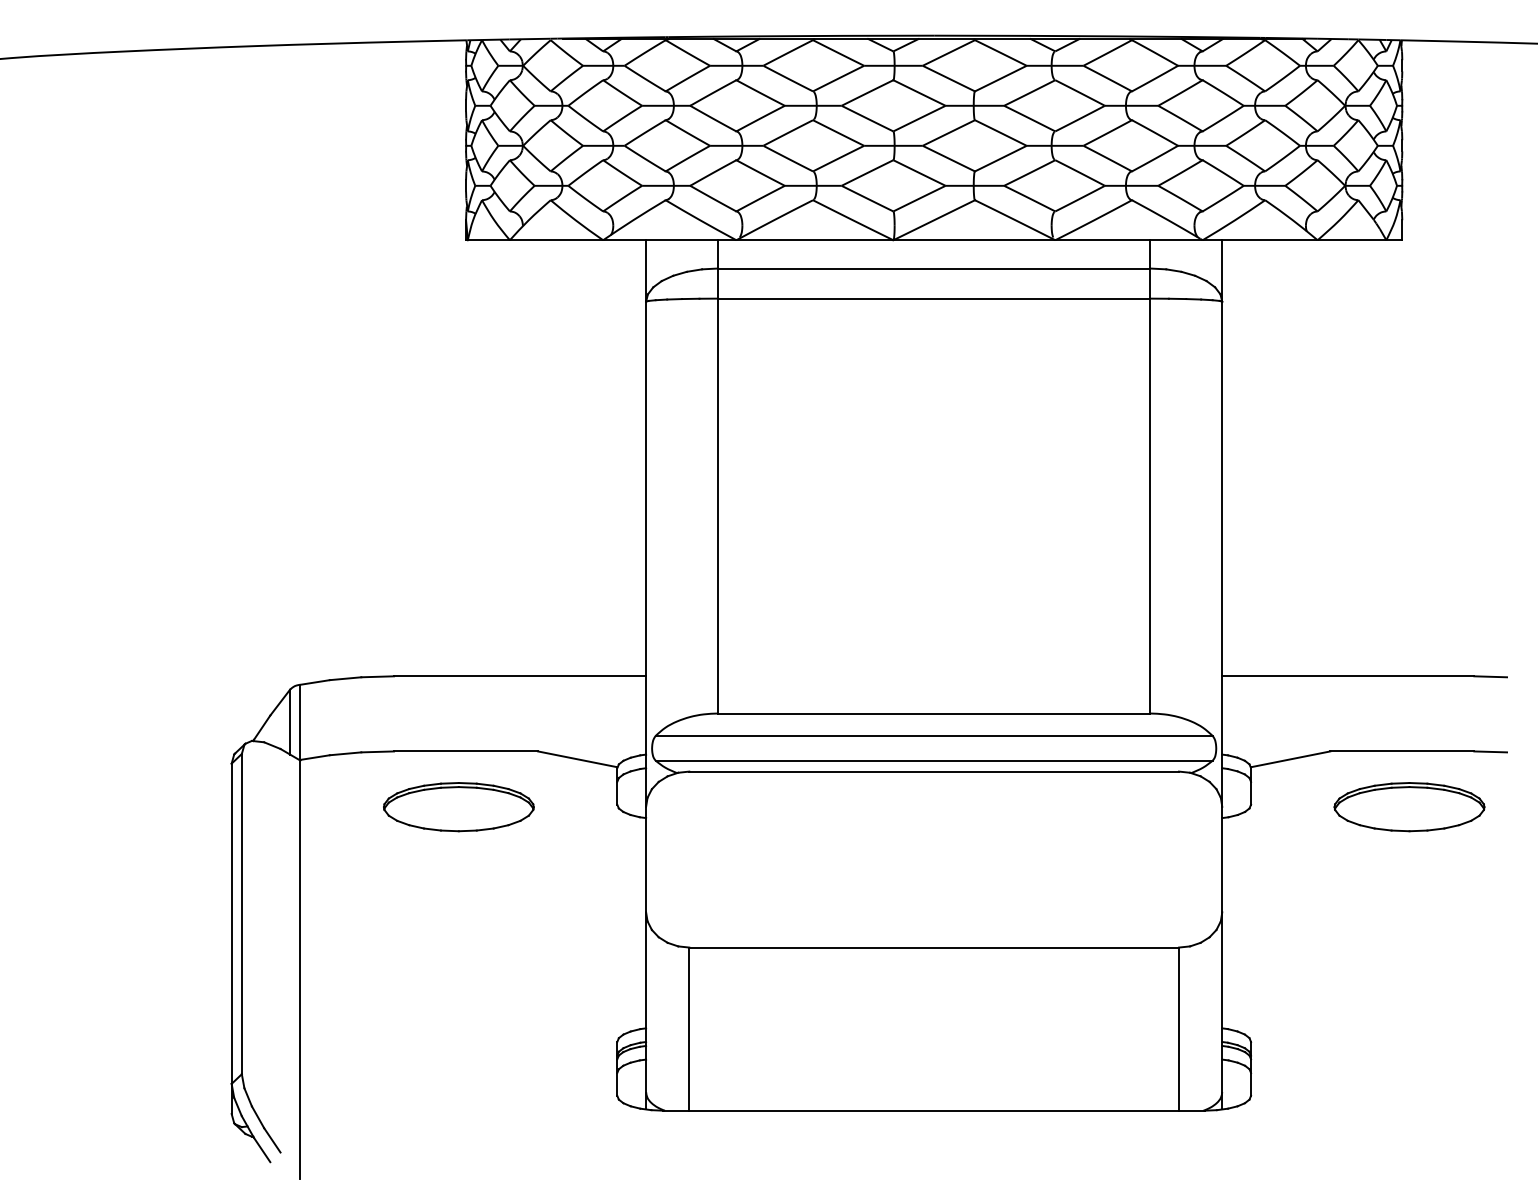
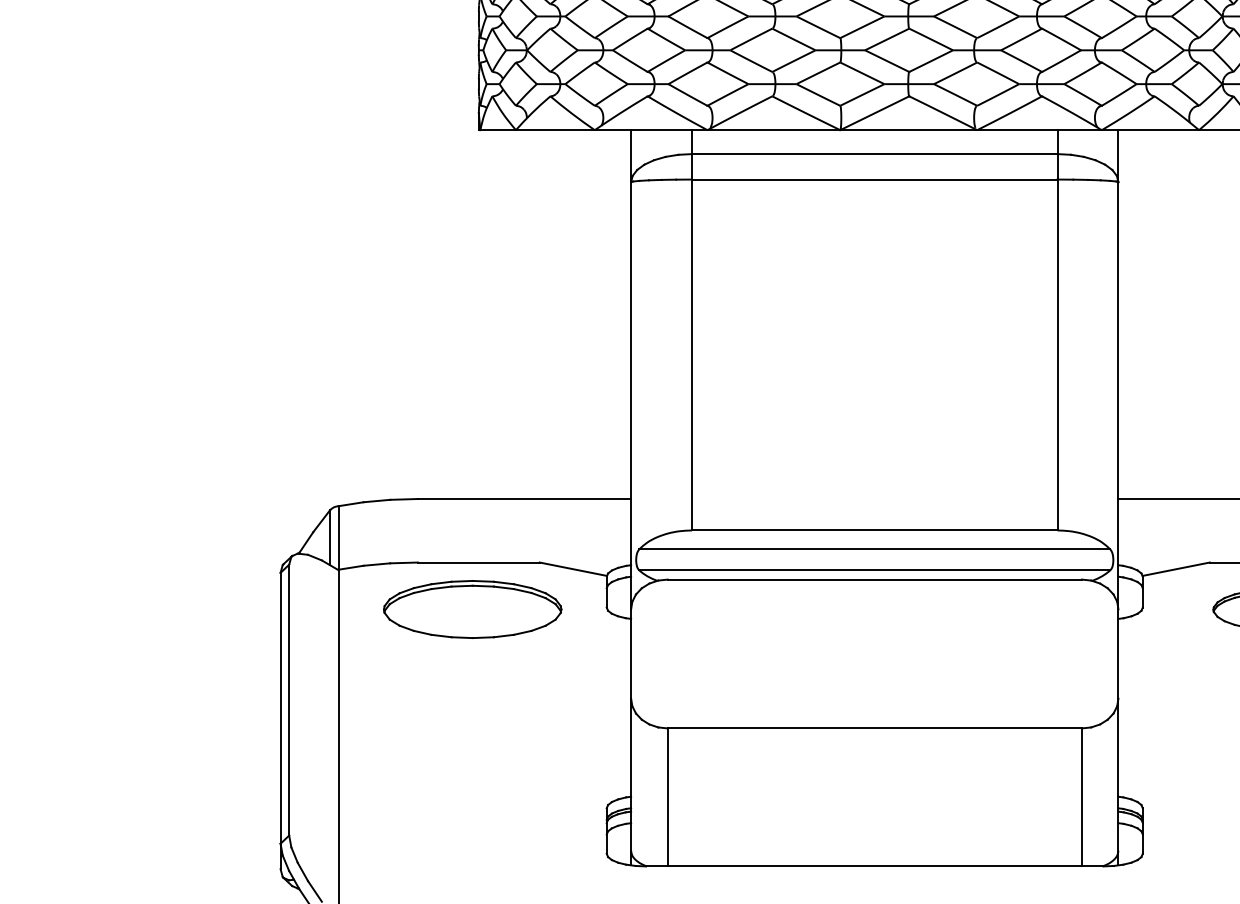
part: (458, 807) -> (472, 609), size x1.4

